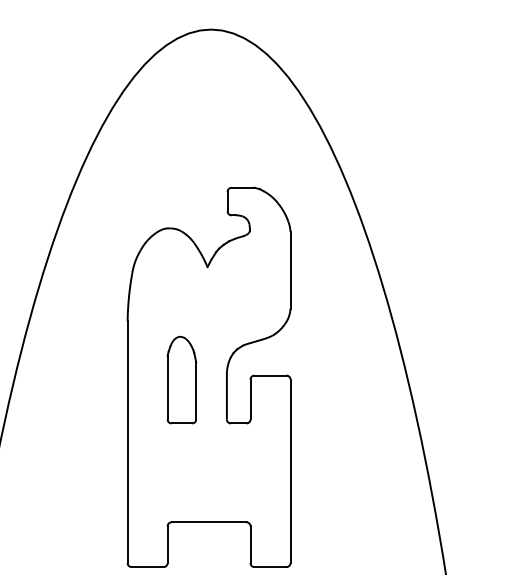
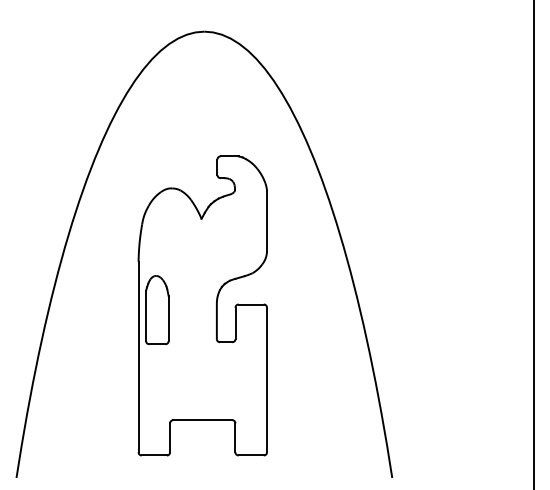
part: (182, 379) -> (157, 309), moved

